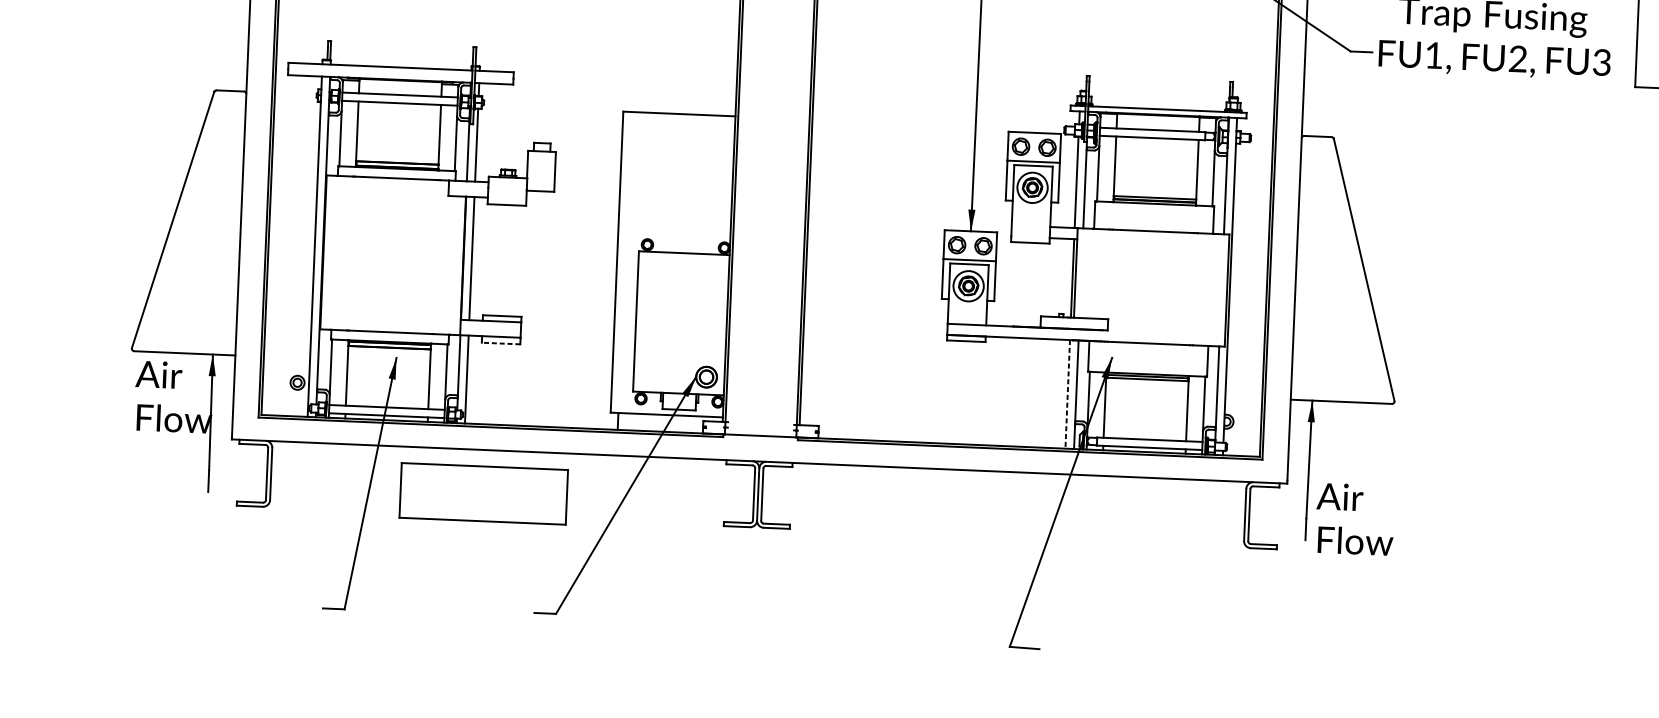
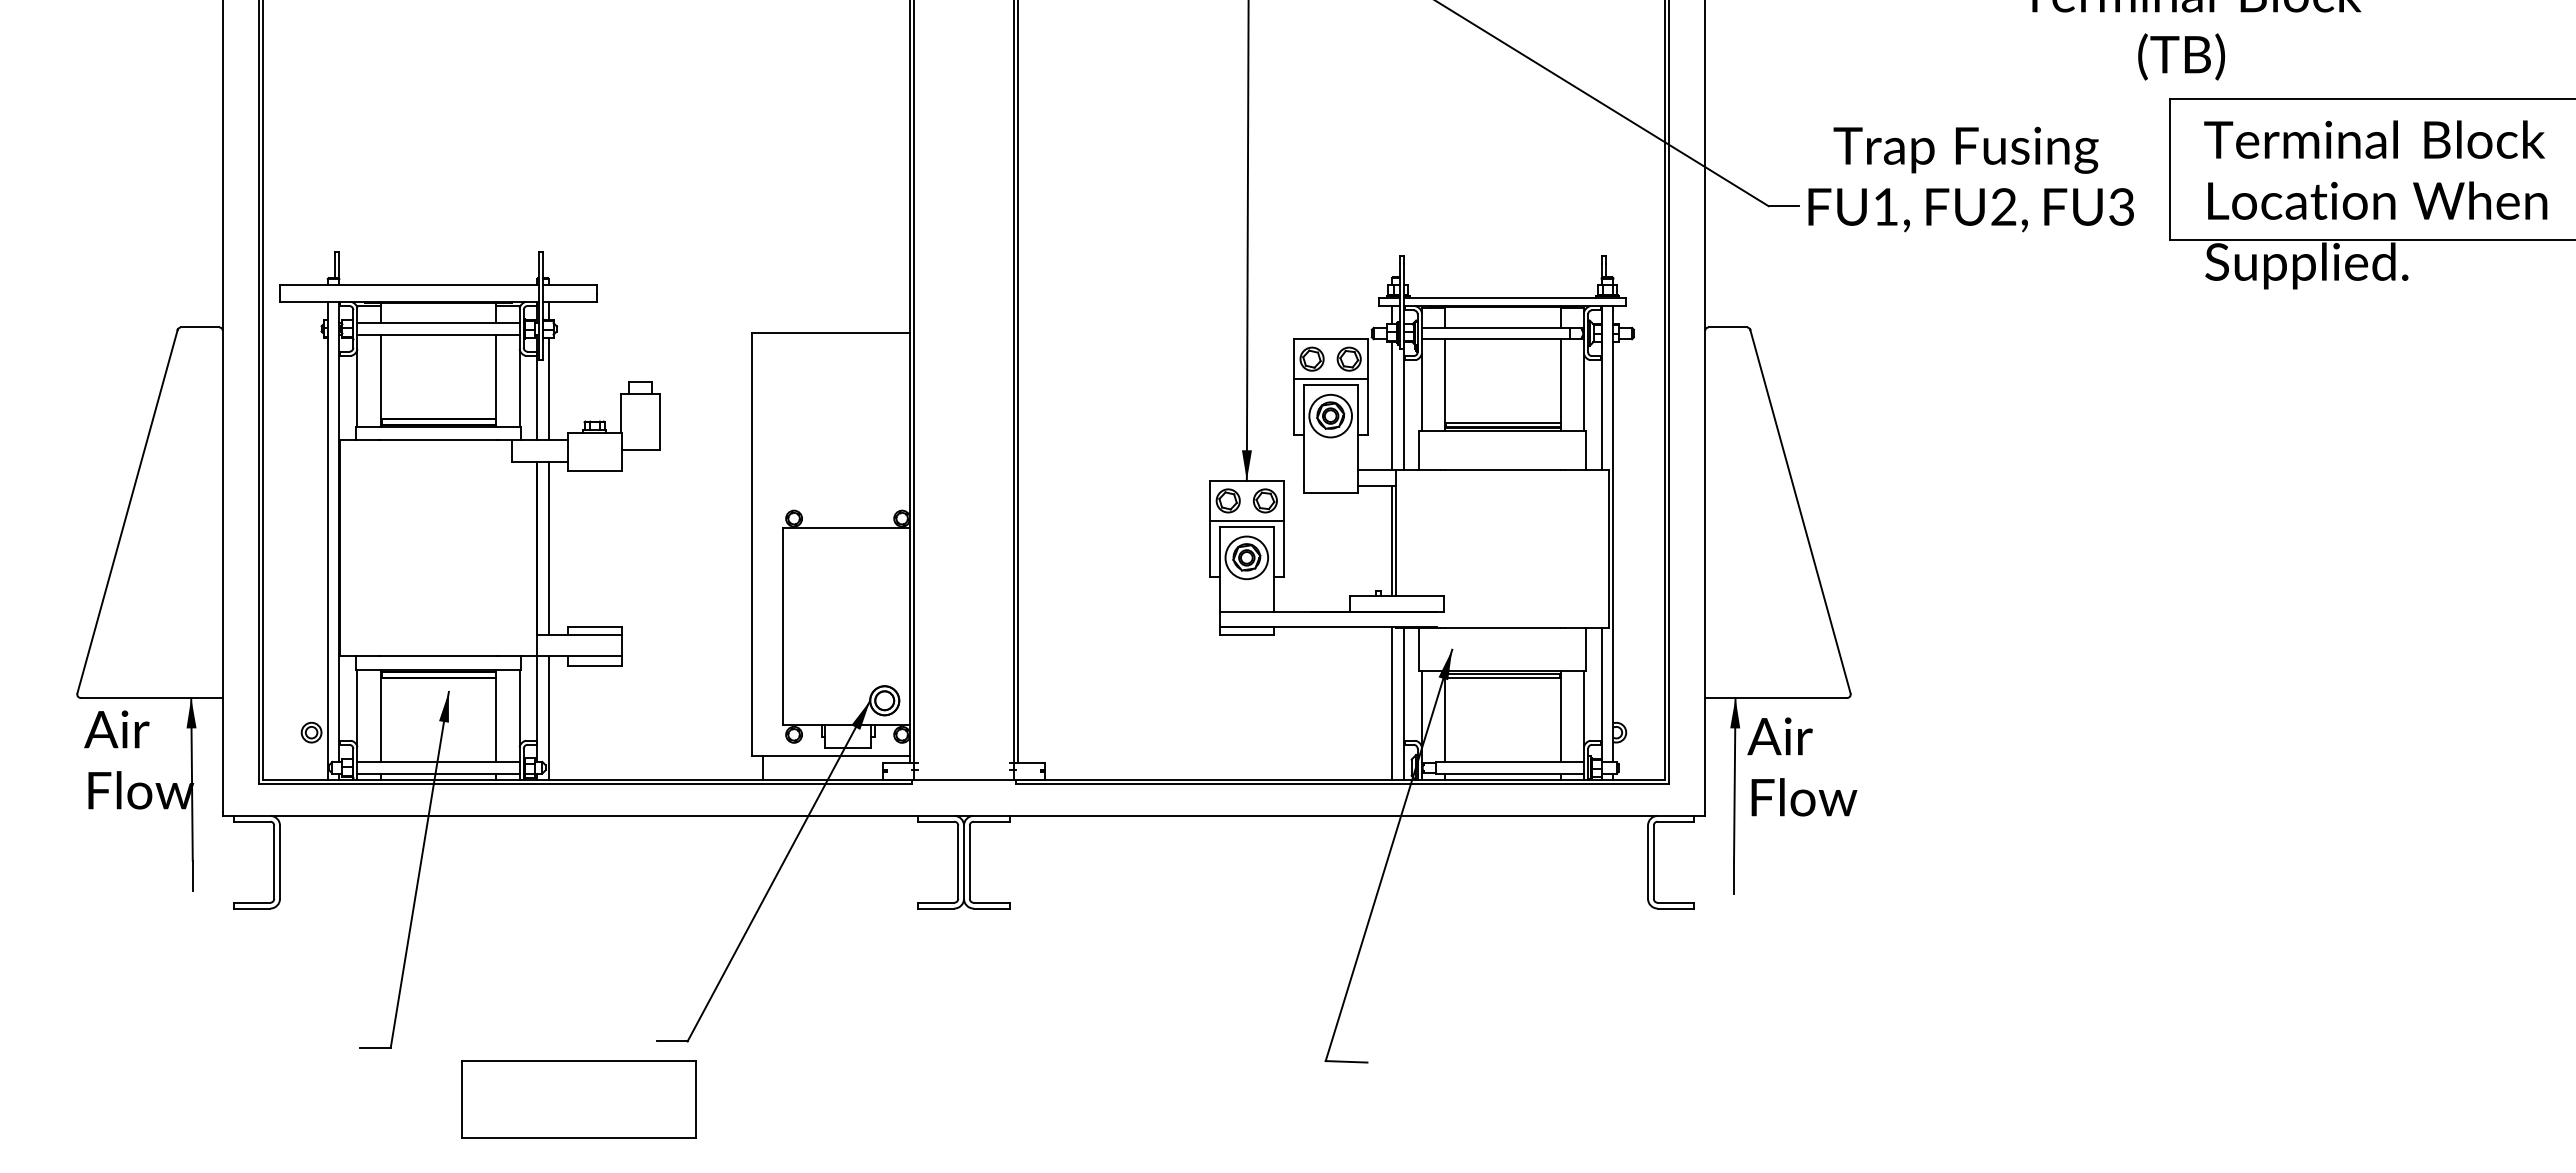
line: (500, 343) -> (594, 665), dashed -> solid
line: (1067, 395) -> (1392, 704), dashed -> solid
part: (483, 493) -> (578, 1099), moved
text: (1355, 519) -> (1802, 766), moved

